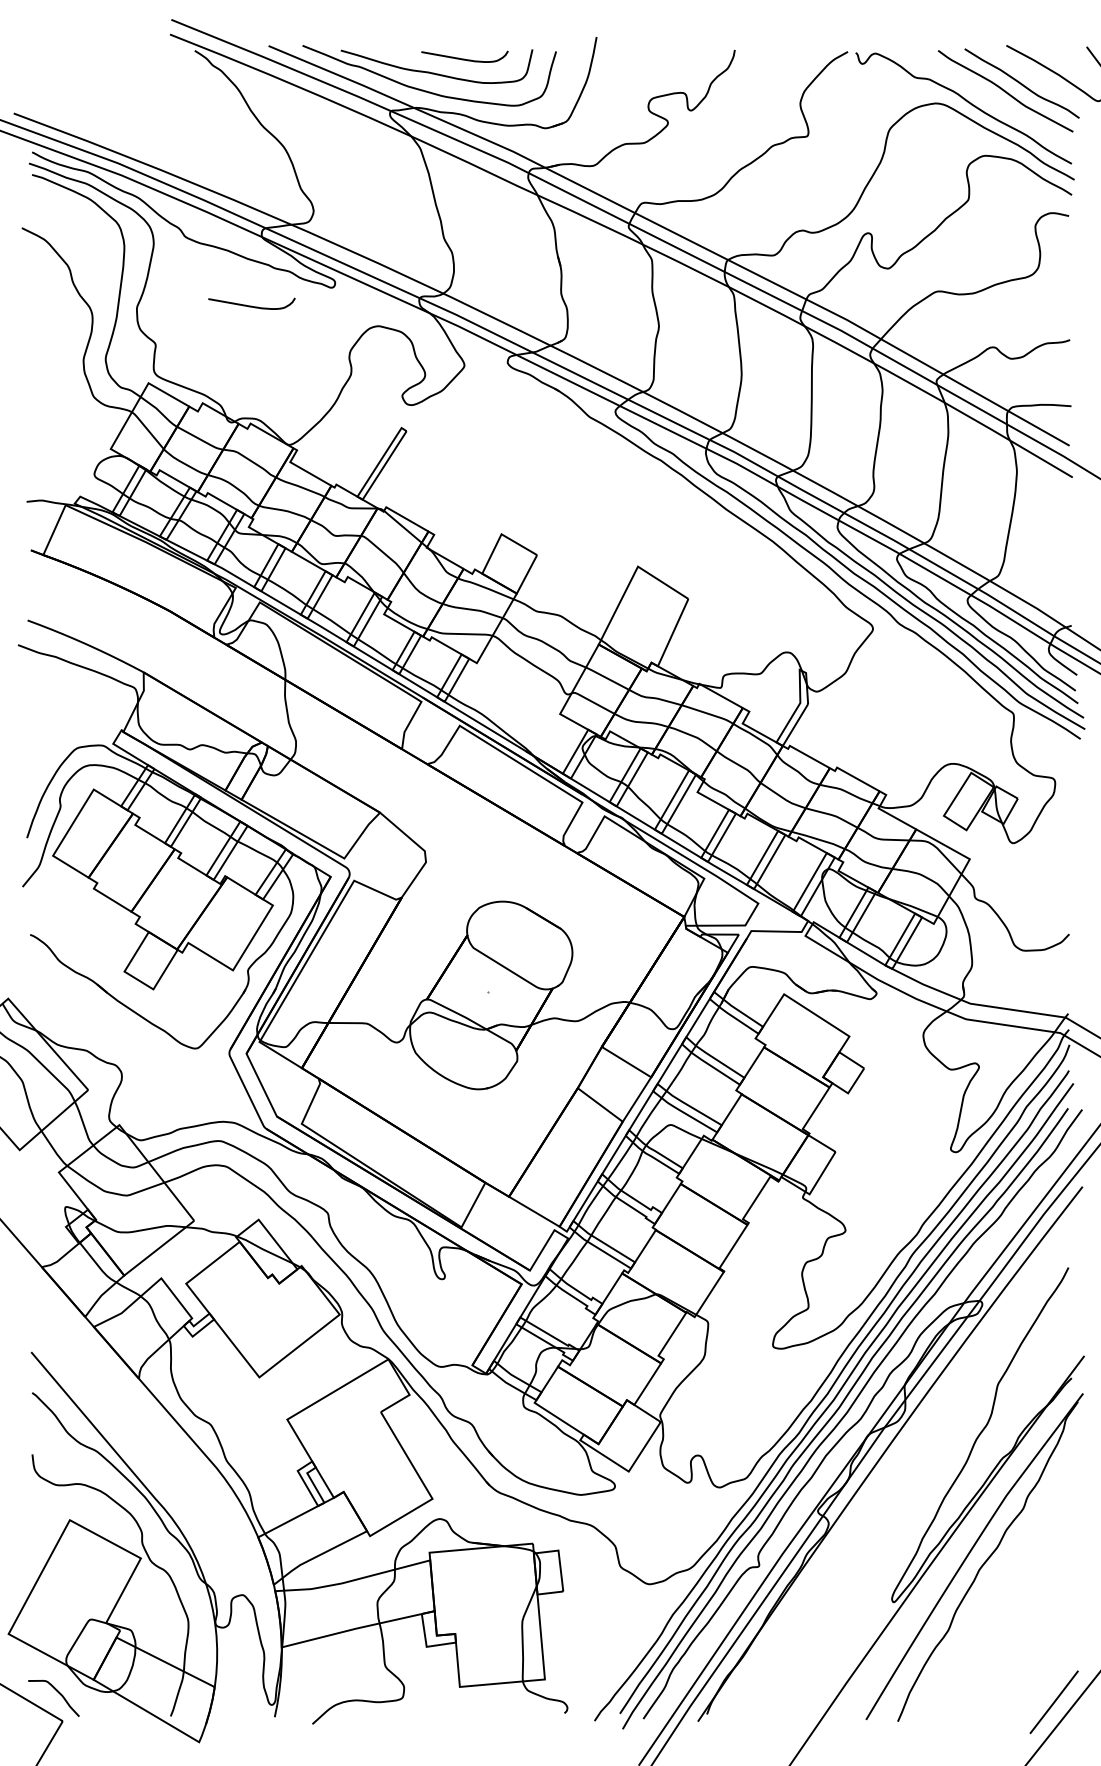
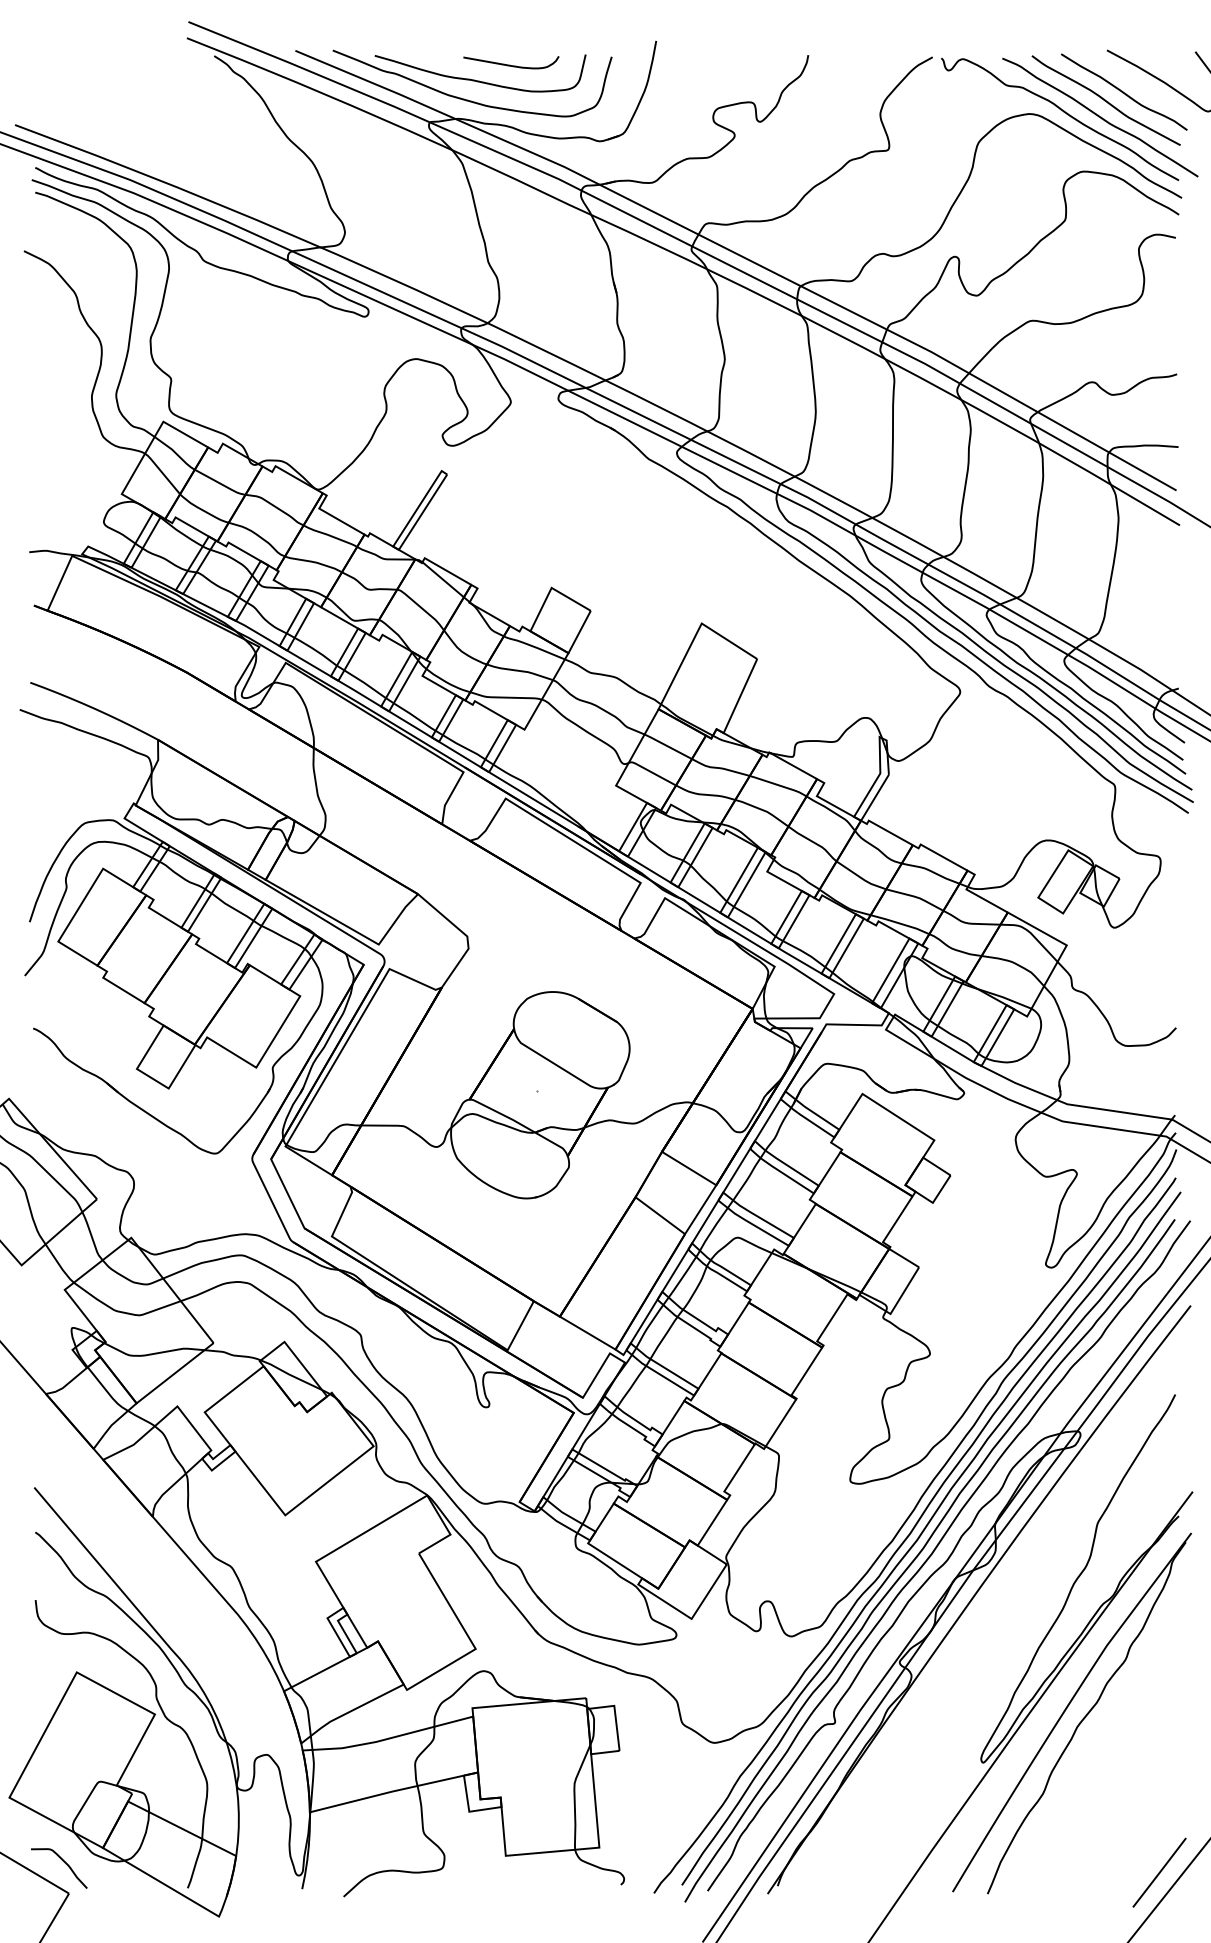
curve: (1000, 106) -> (1100, 117), added
curve: (251, 305) -> (276, 336), removed

